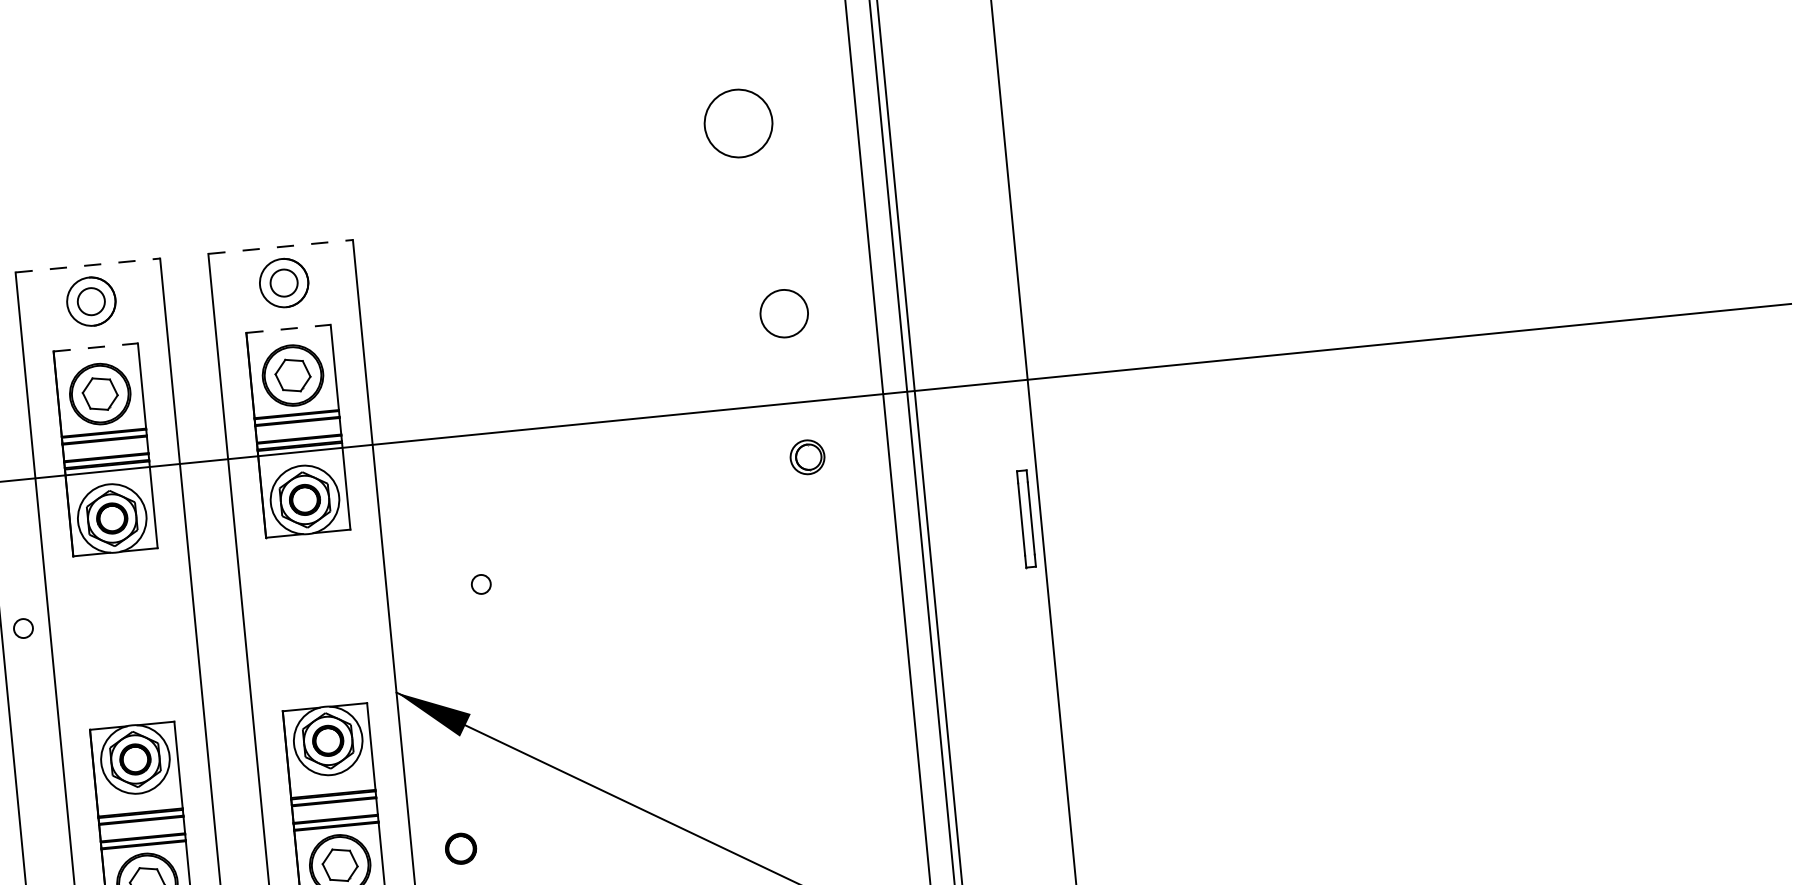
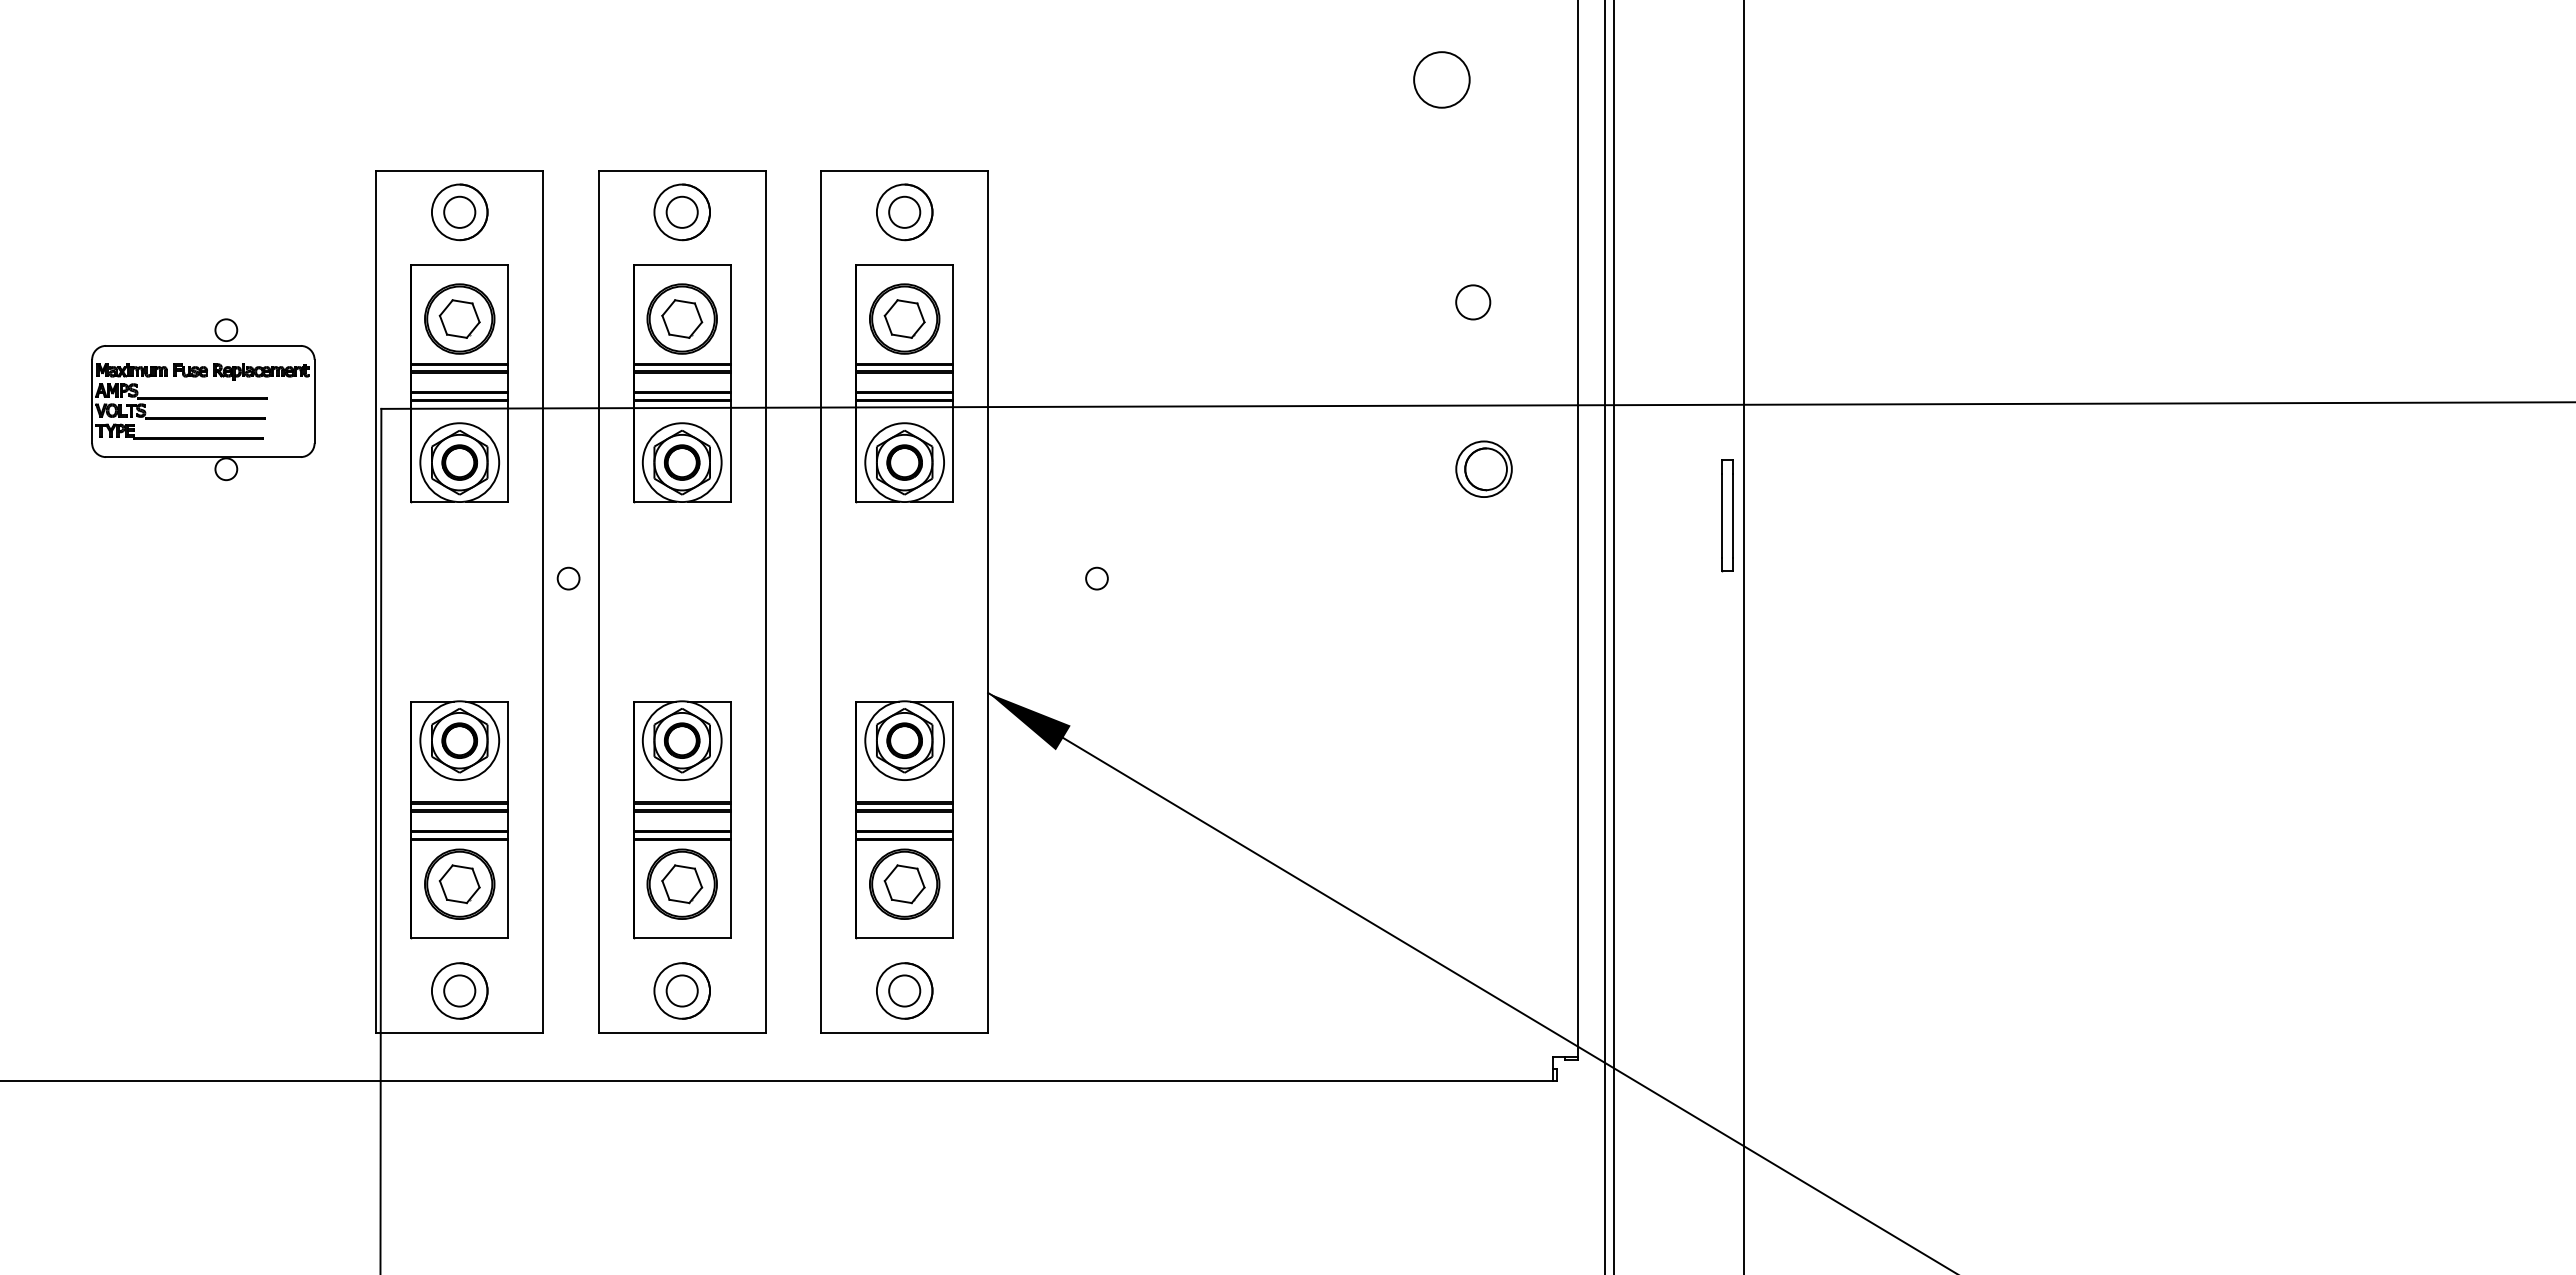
circle: (738, 123) -> (1441, 79), size x0.71
line: (281, 246) -> (905, 170), dashed -> solid
line: (88, 265) -> (682, 170), dashed -> solid
circle: (784, 313) -> (1473, 302), size x0.62
line: (288, 329) -> (904, 265), dashed -> solid
line: (96, 347) -> (682, 265), dashed -> solid
part: (807, 456) -> (1483, 468), size x1.43
part: (1026, 518) -> (1727, 515), moved
part: (460, 848) -> (1044, 878), removed

